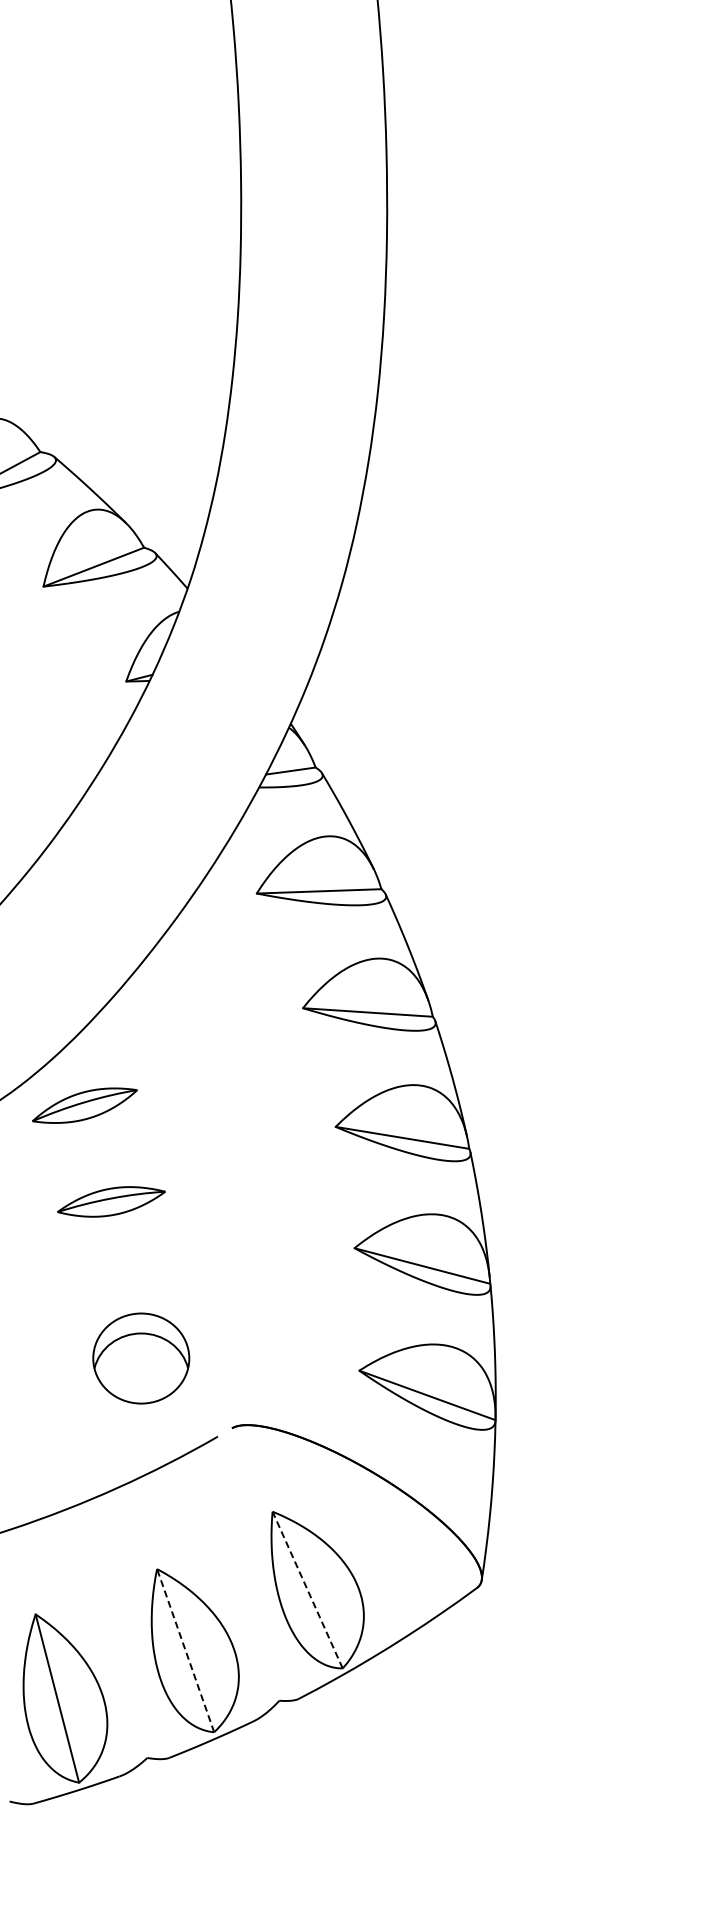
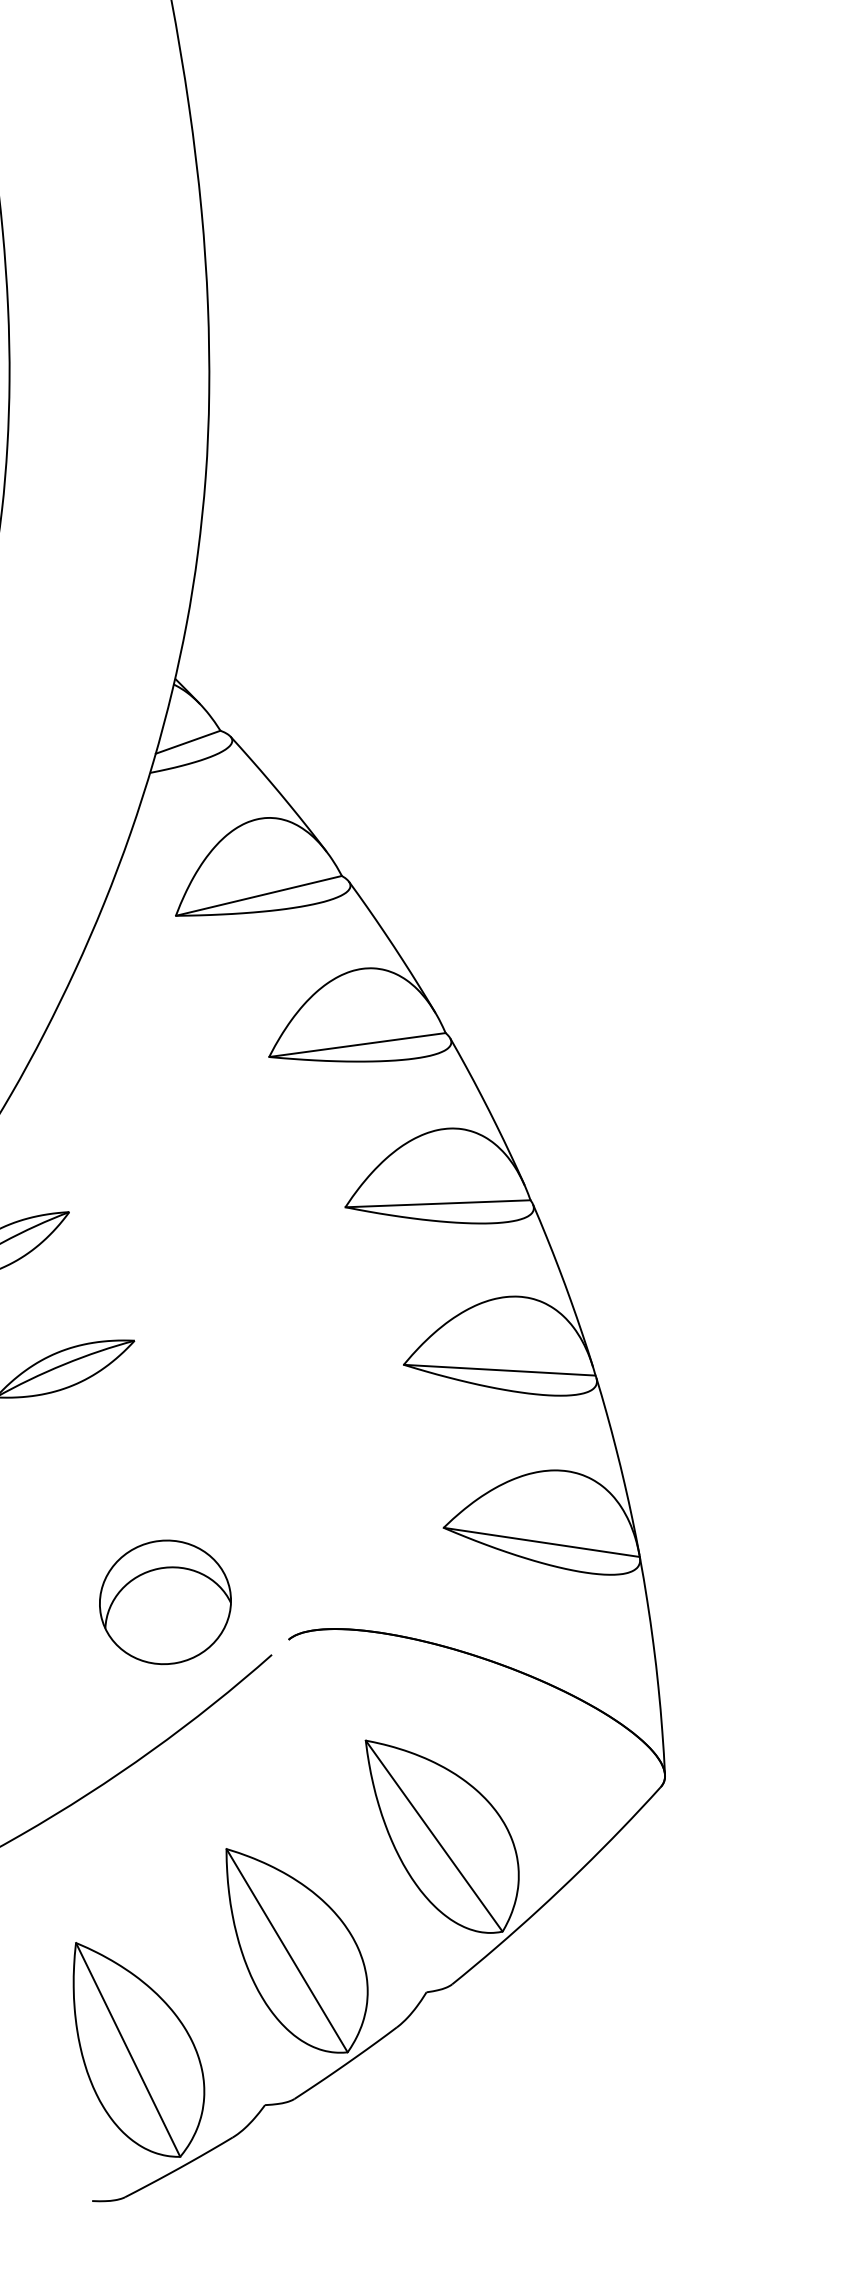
part: (141, 1358) -> (165, 1602), moved
line: (307, 1590) -> (434, 1836), dashed -> solid
line: (185, 1650) -> (286, 1950), dashed -> solid

